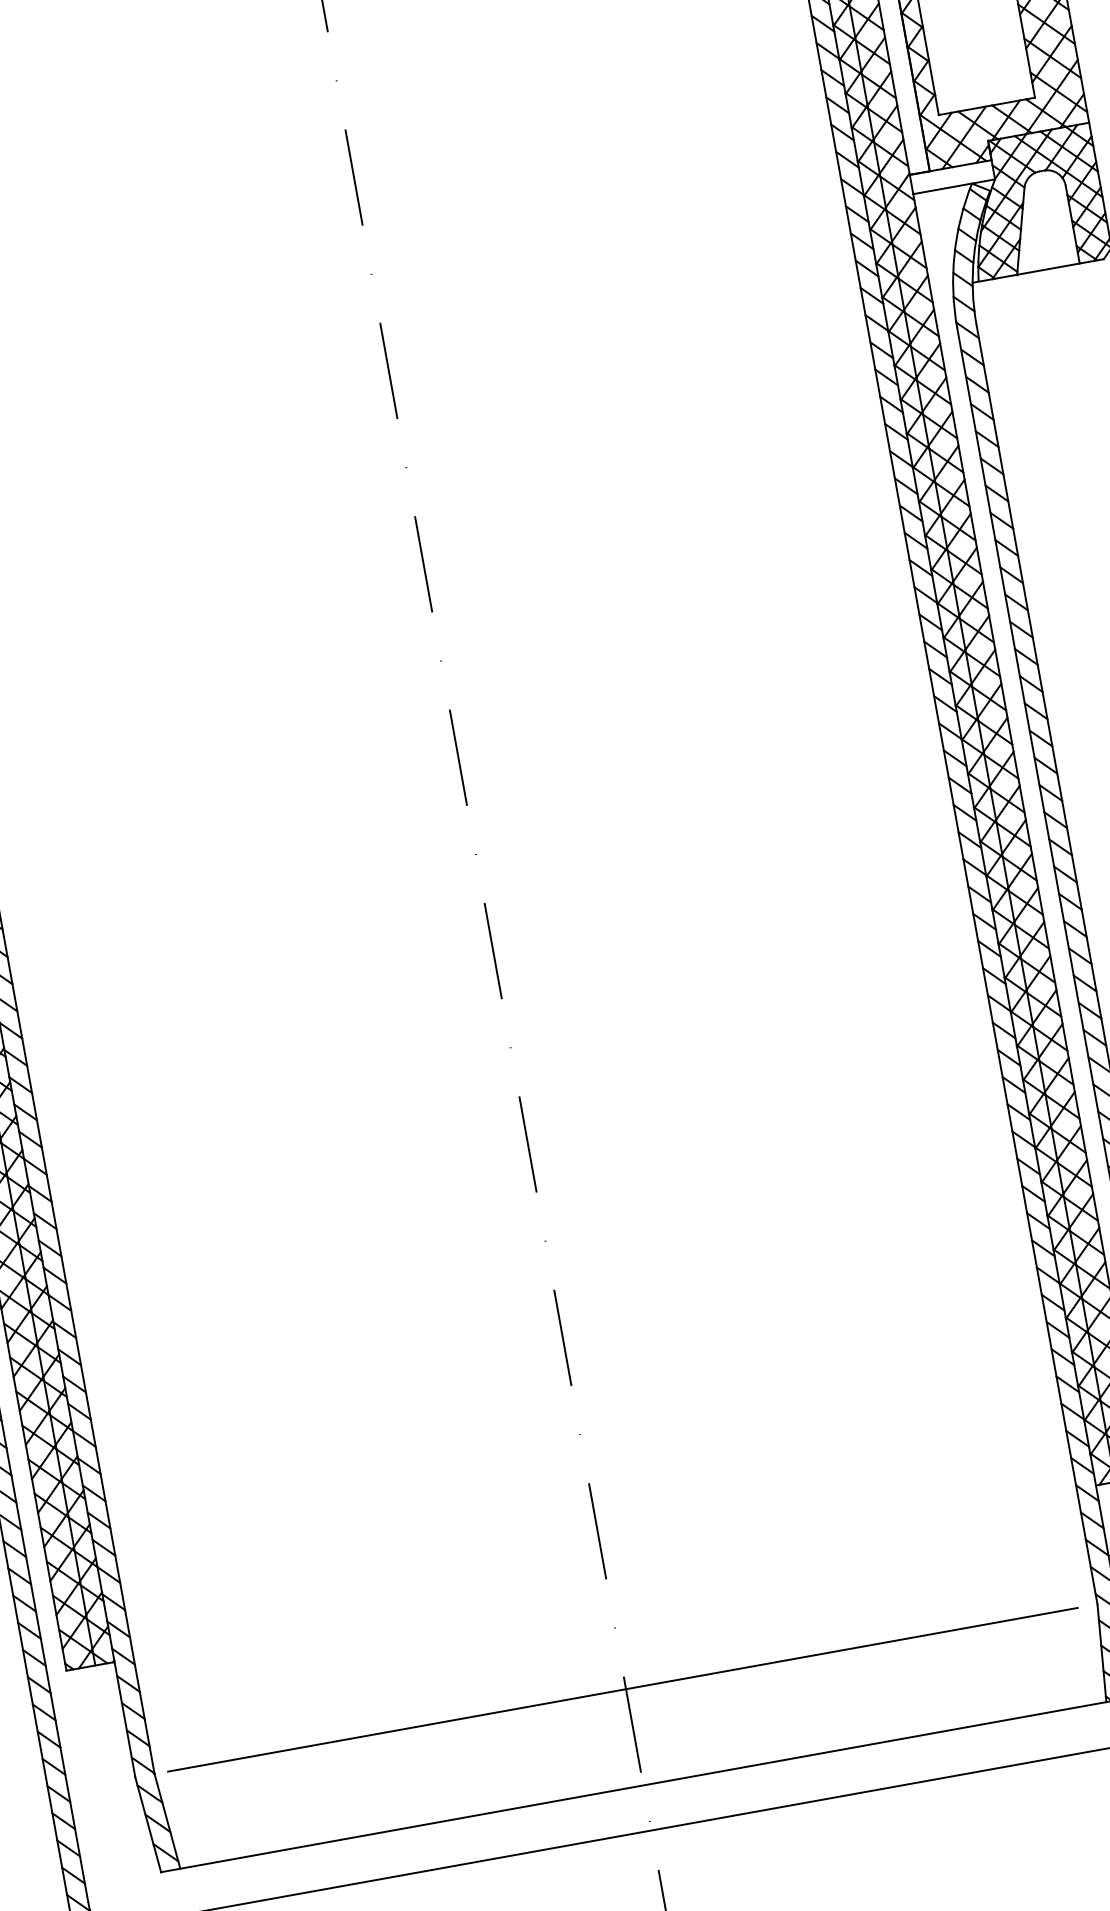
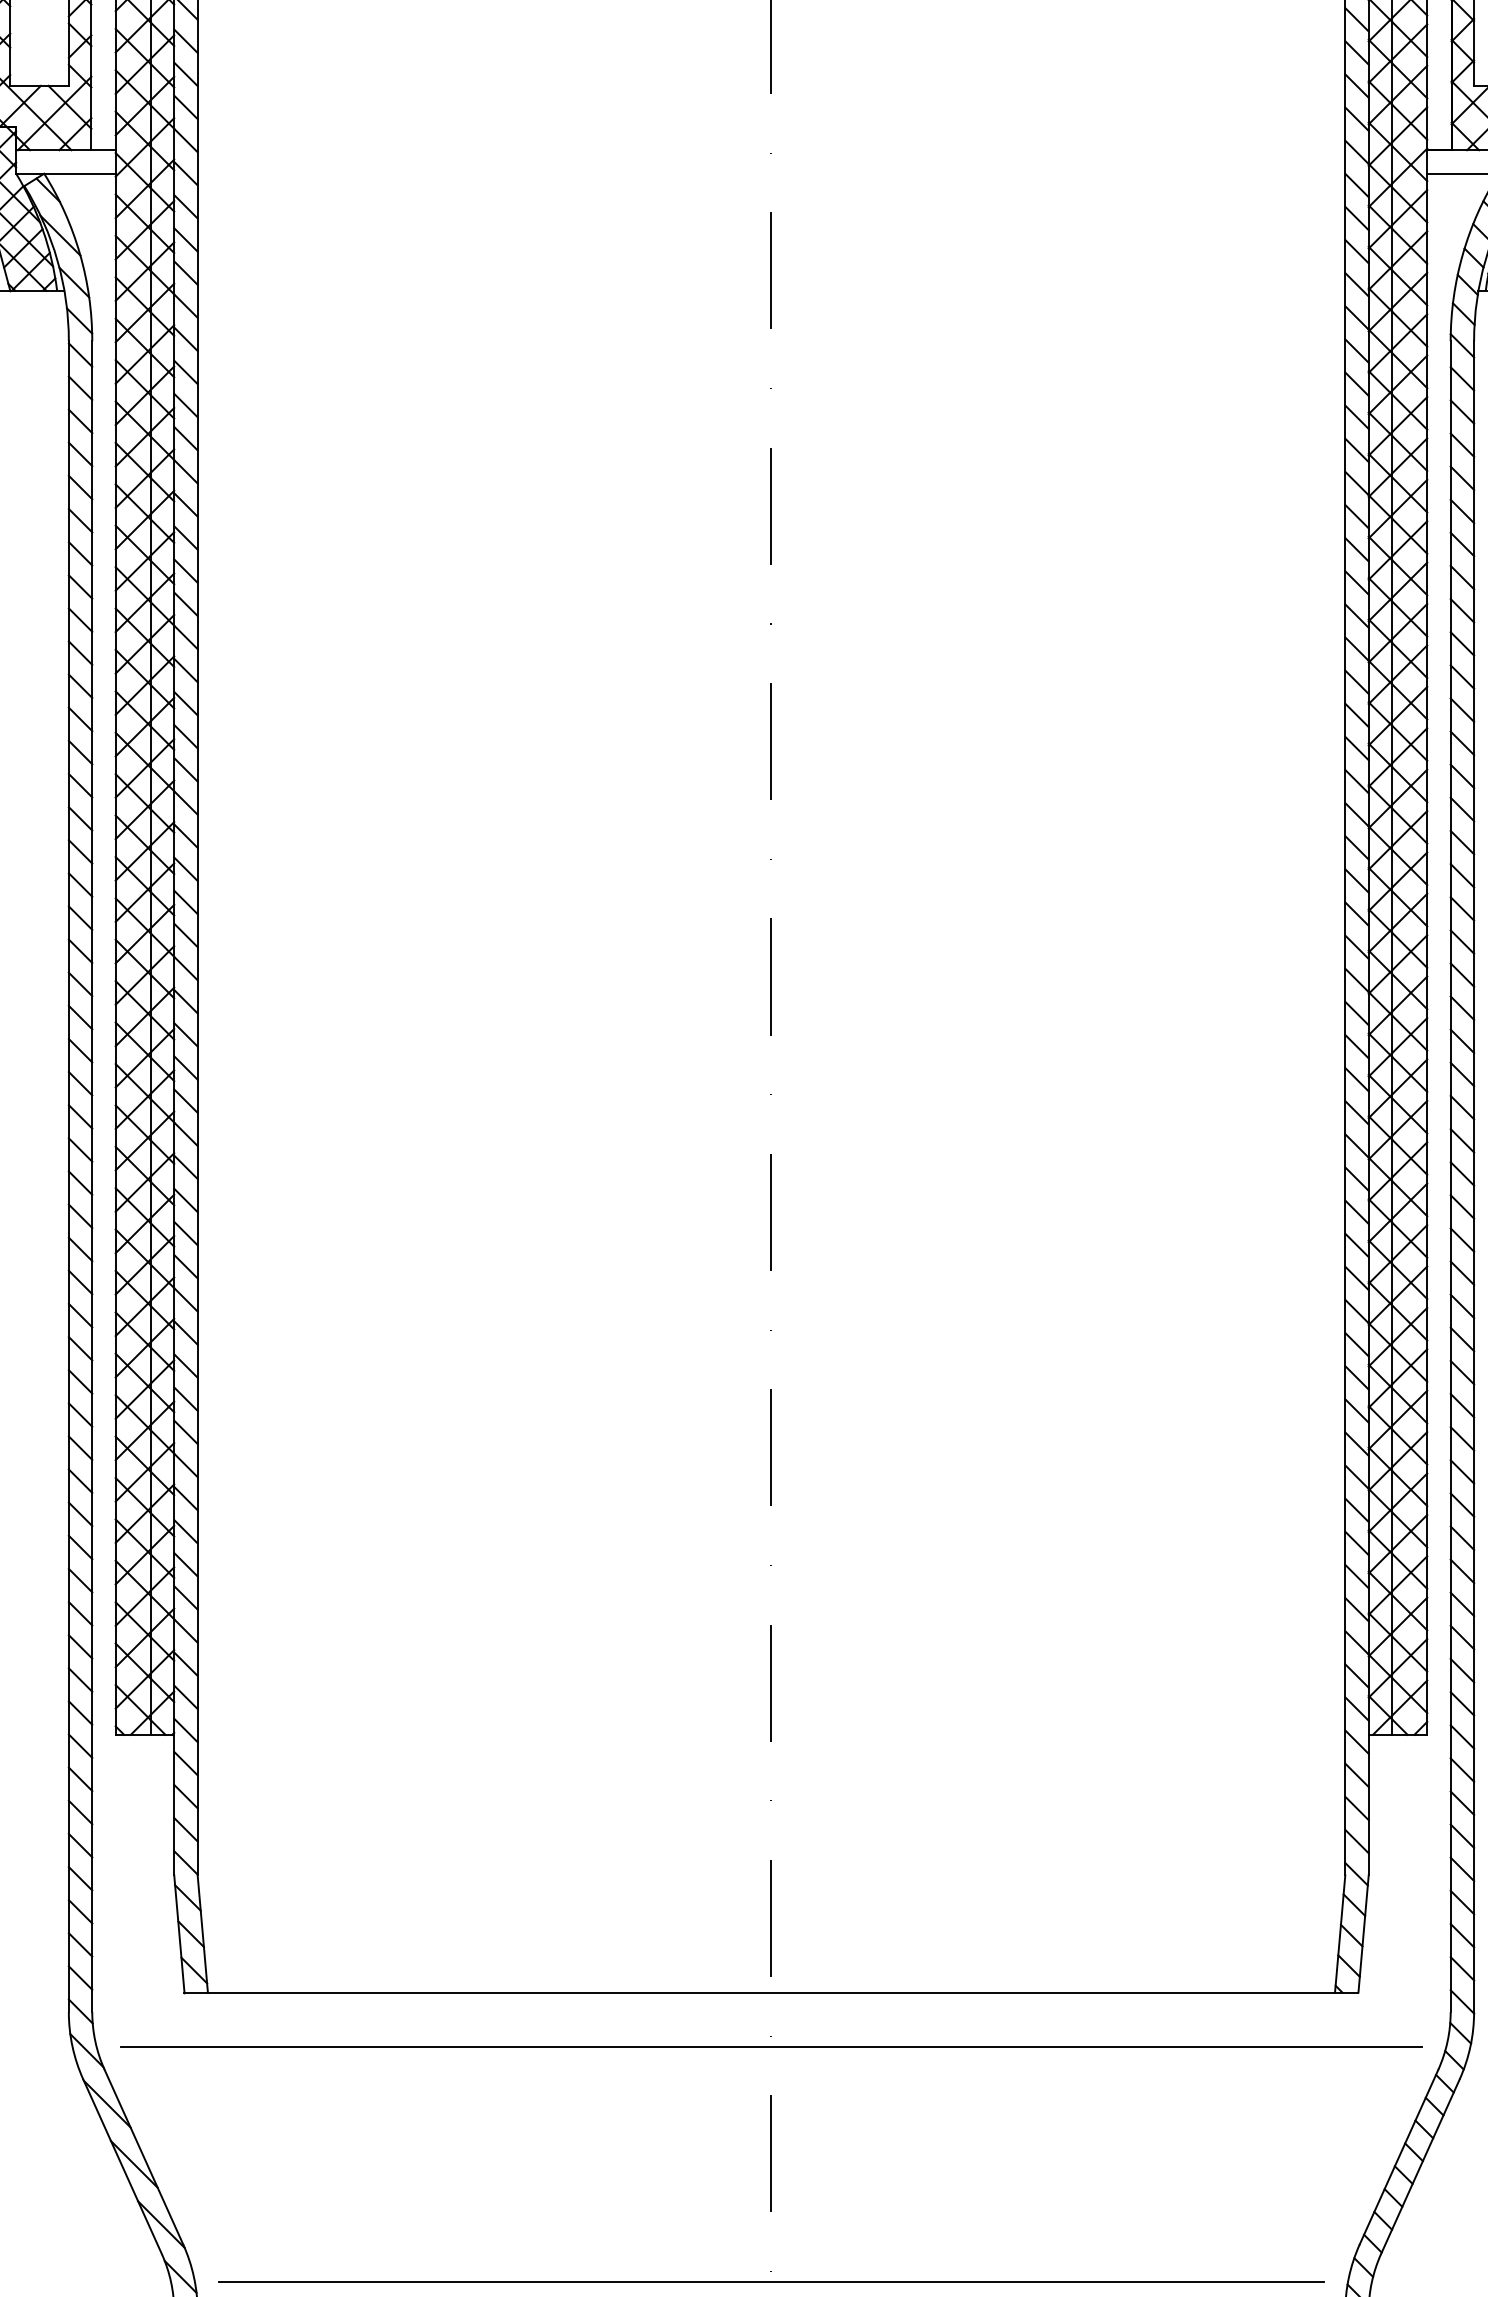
line: (622, 1689) -> (767, 1875), removed

